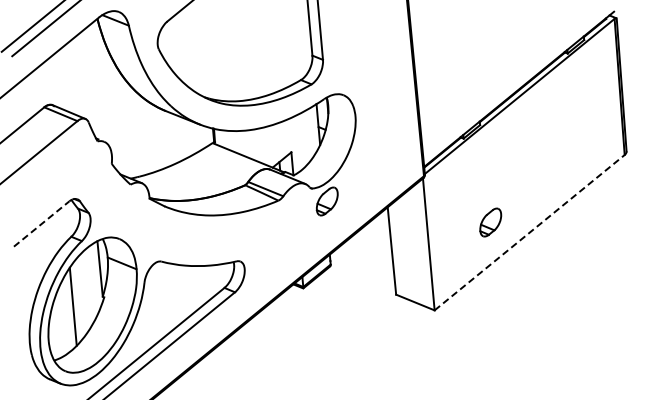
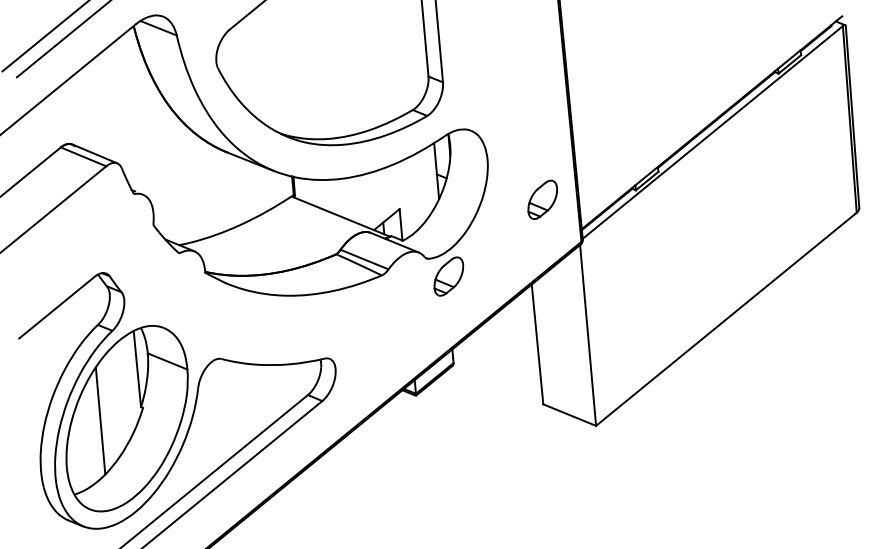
part: (490, 222) -> (542, 199), moved
line: (41, 224) -> (56, 308), dashed -> solid
line: (529, 232) -> (726, 319), dashed -> solid

